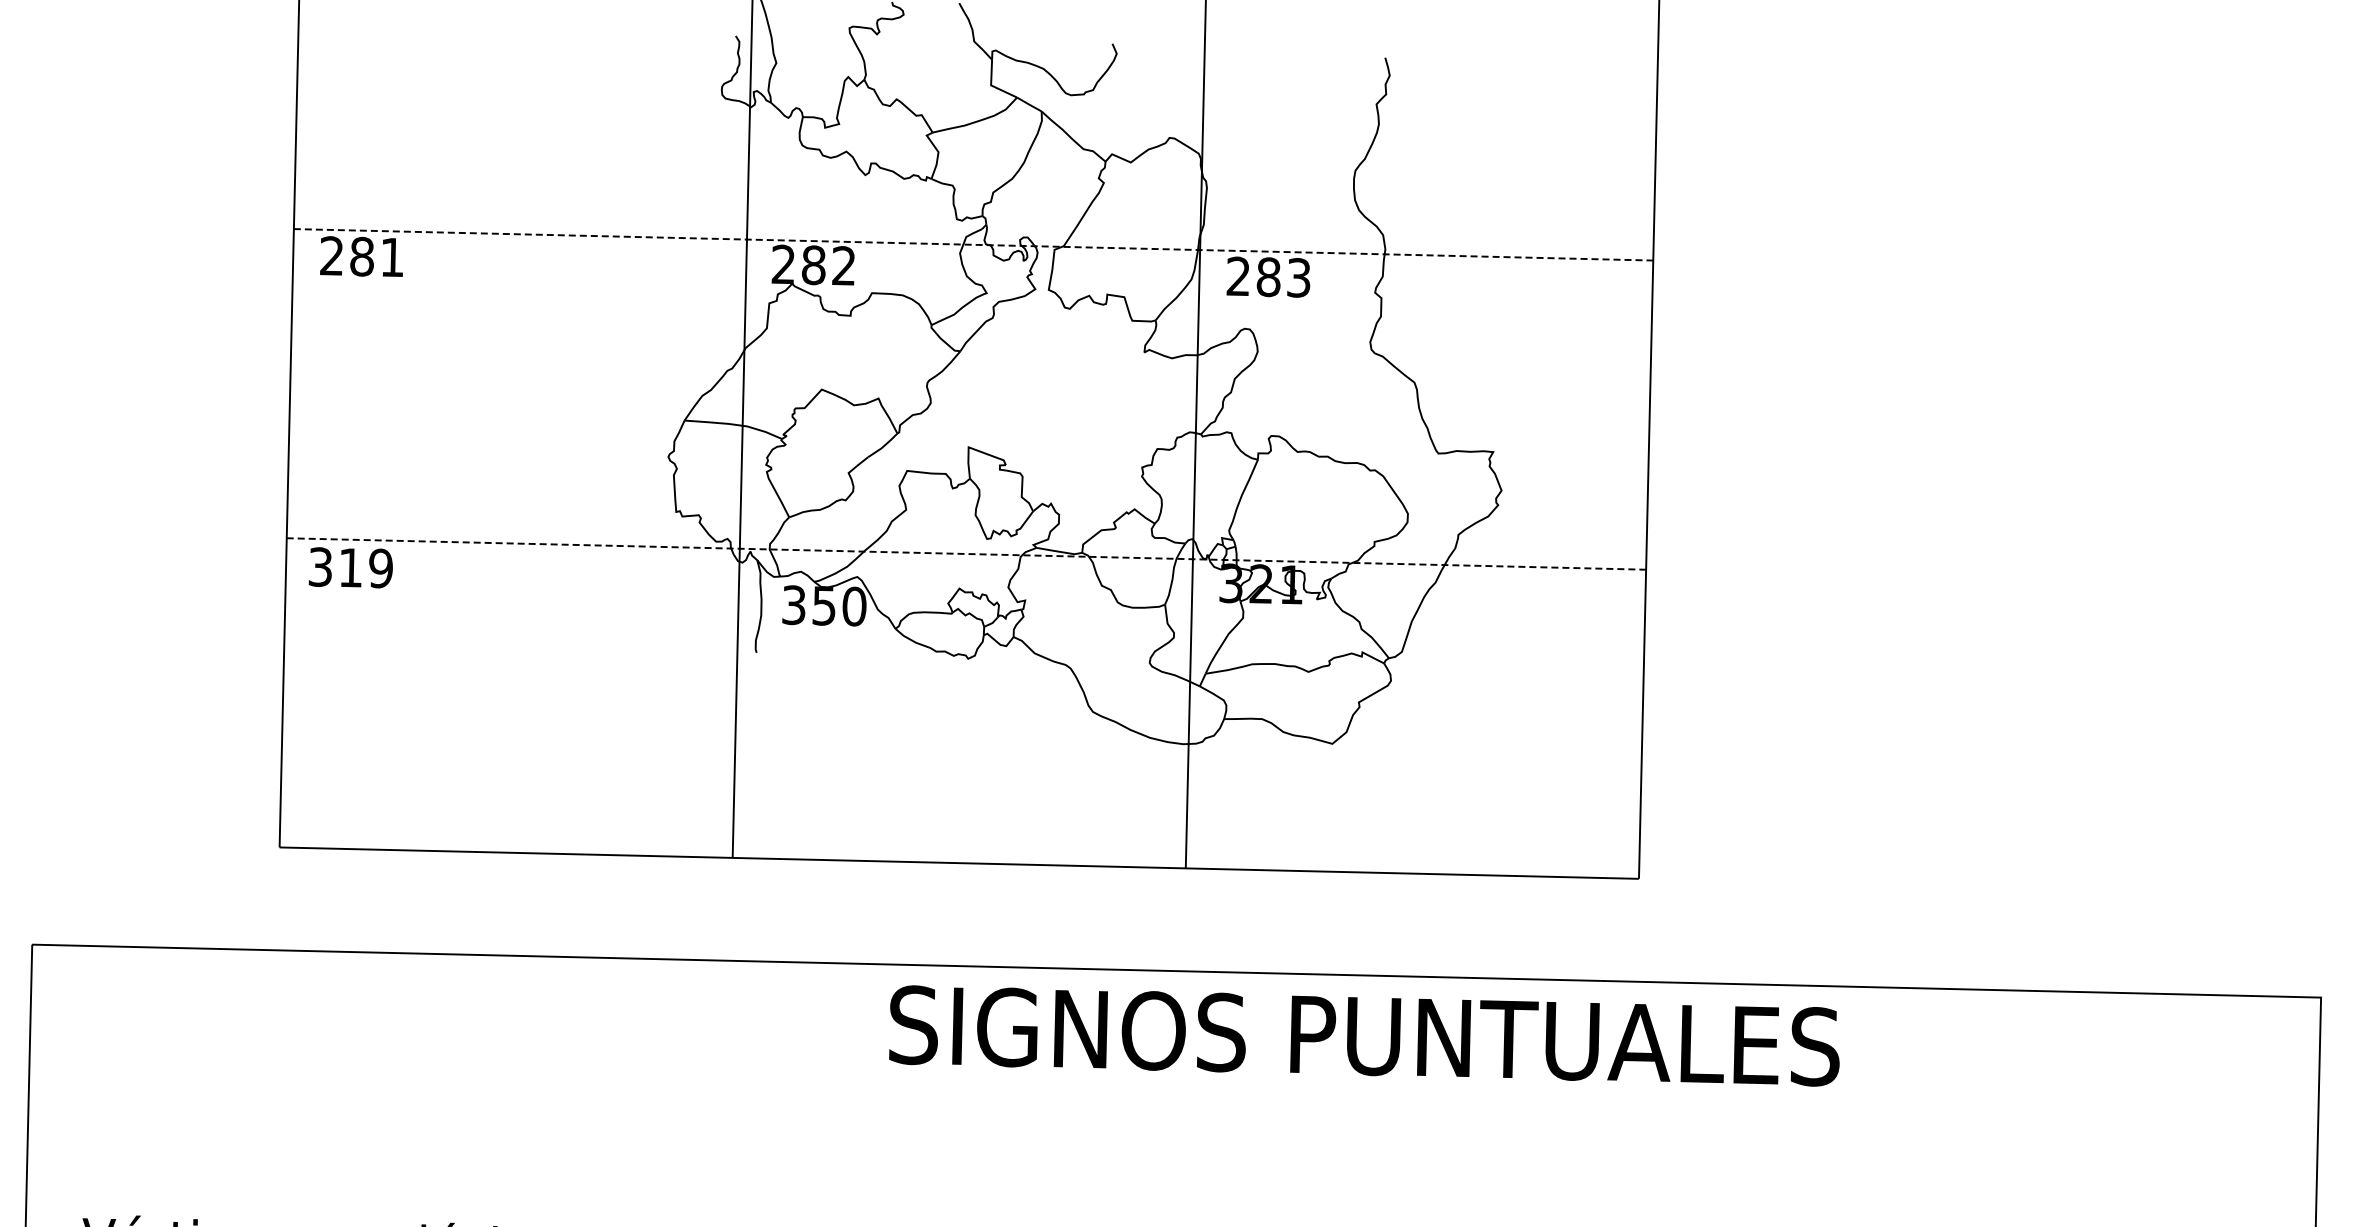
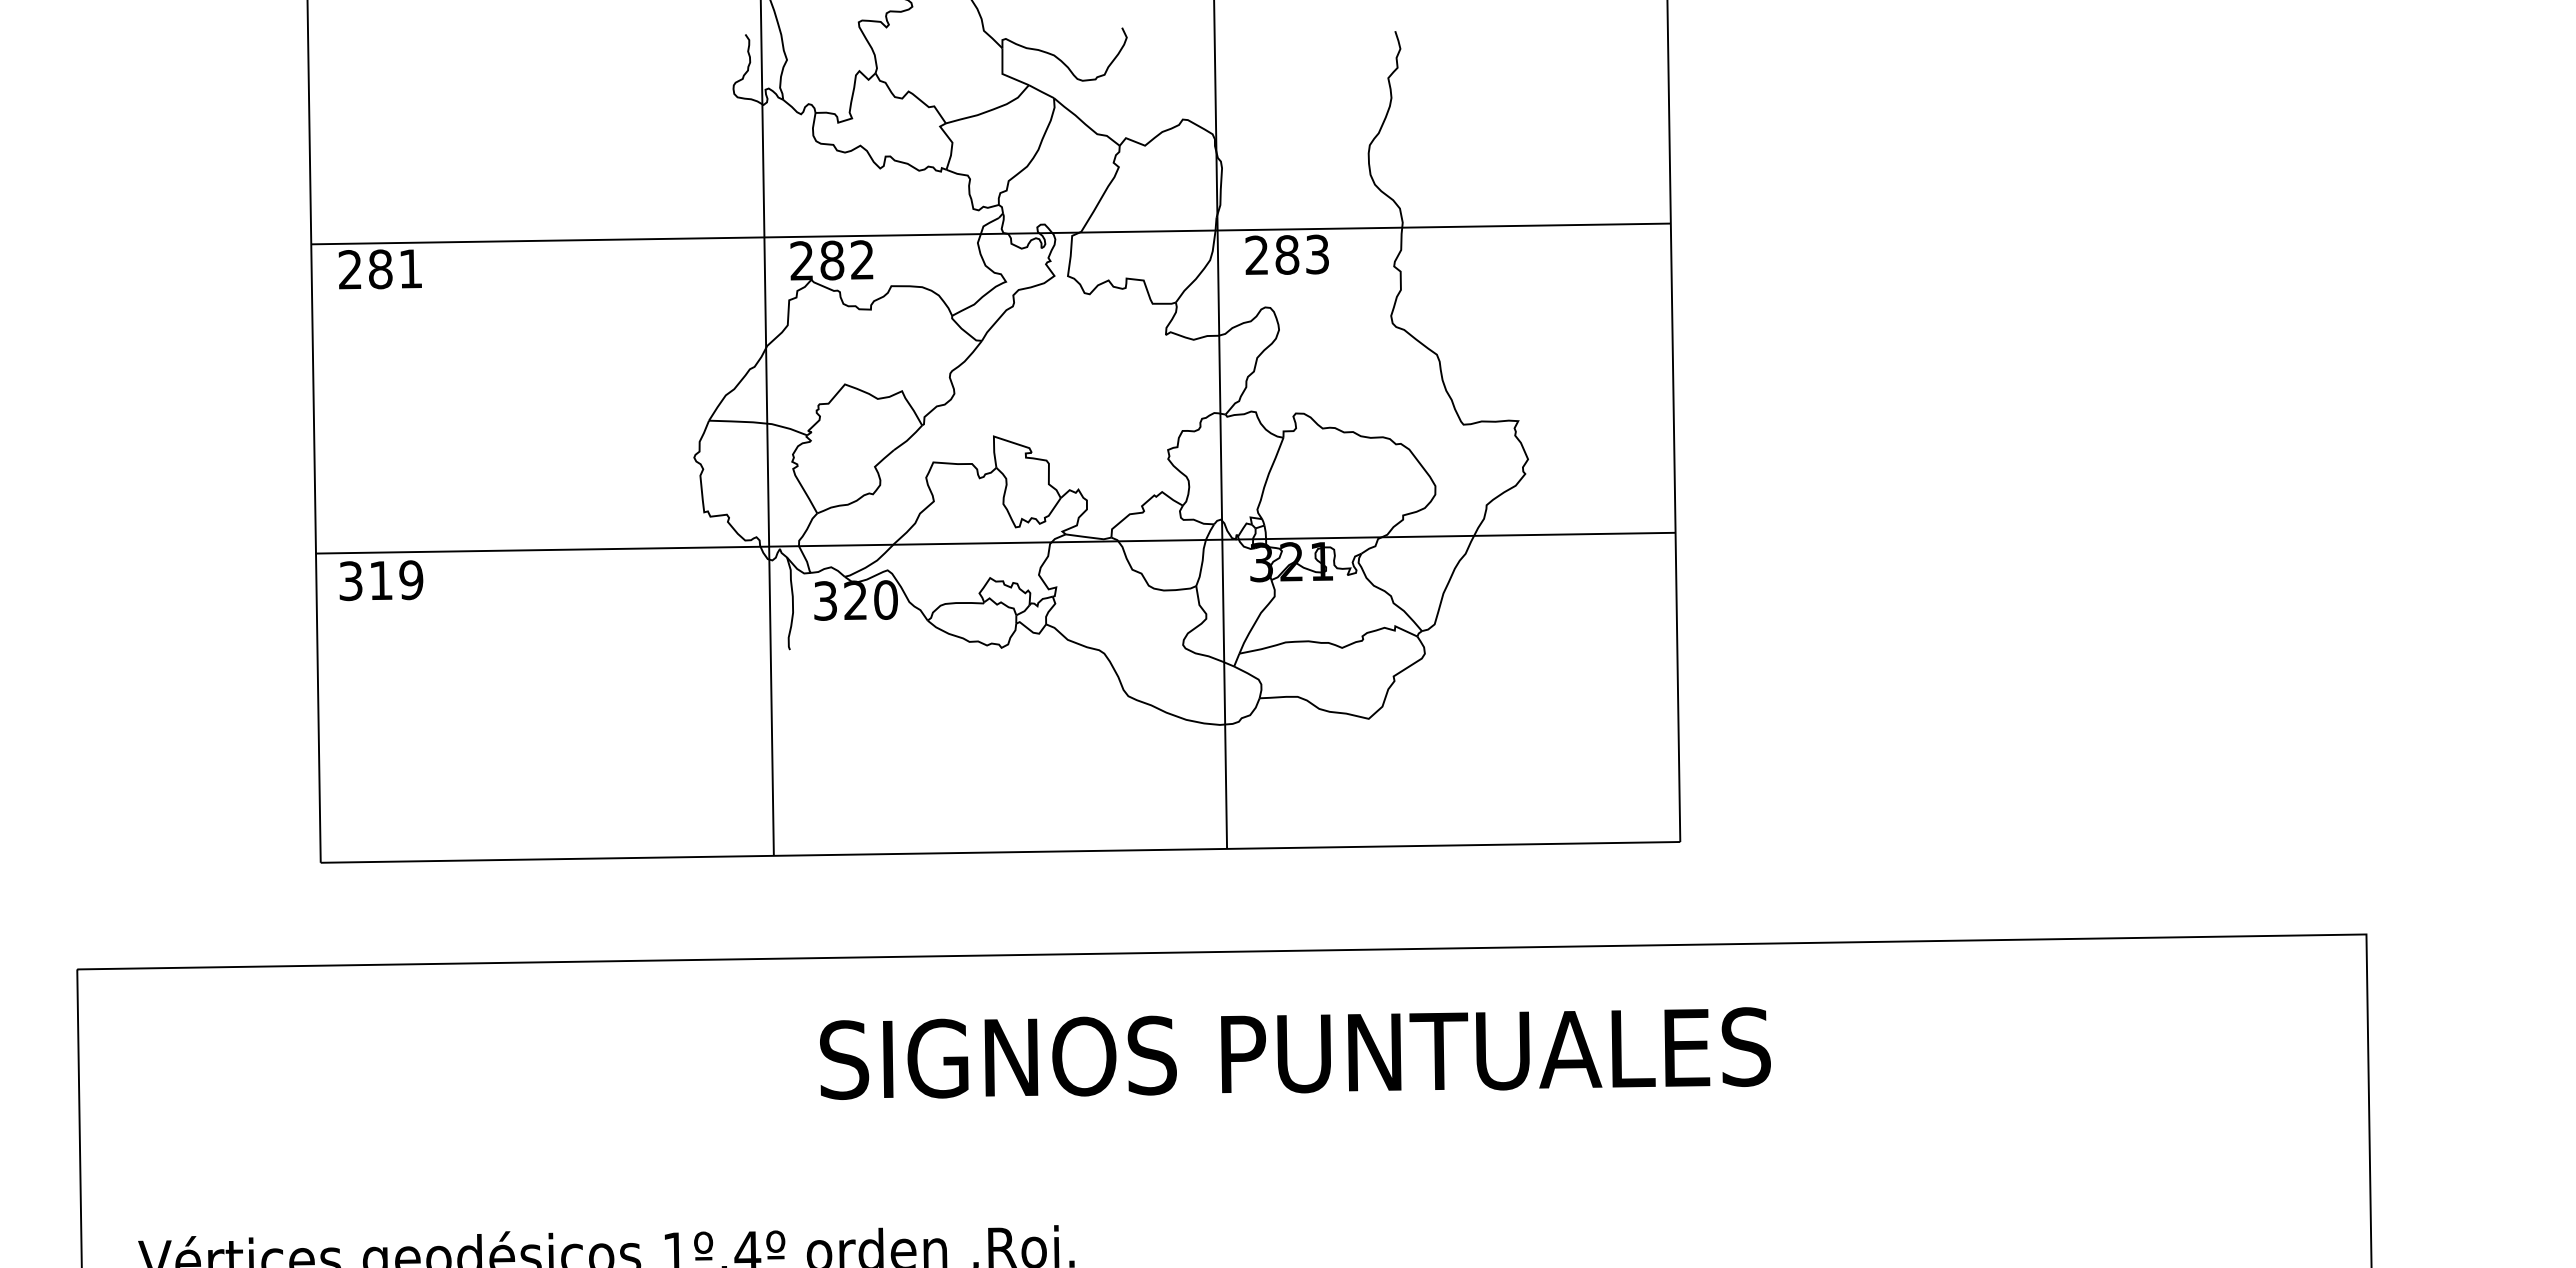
line: (974, 244) -> (991, 233), dashed -> solid
line: (966, 554) -> (995, 543), dashed -> solid
text: (824, 605) -> (855, 600), 350 -> 320
text: (1364, 1035) -> (1295, 1053), moved

